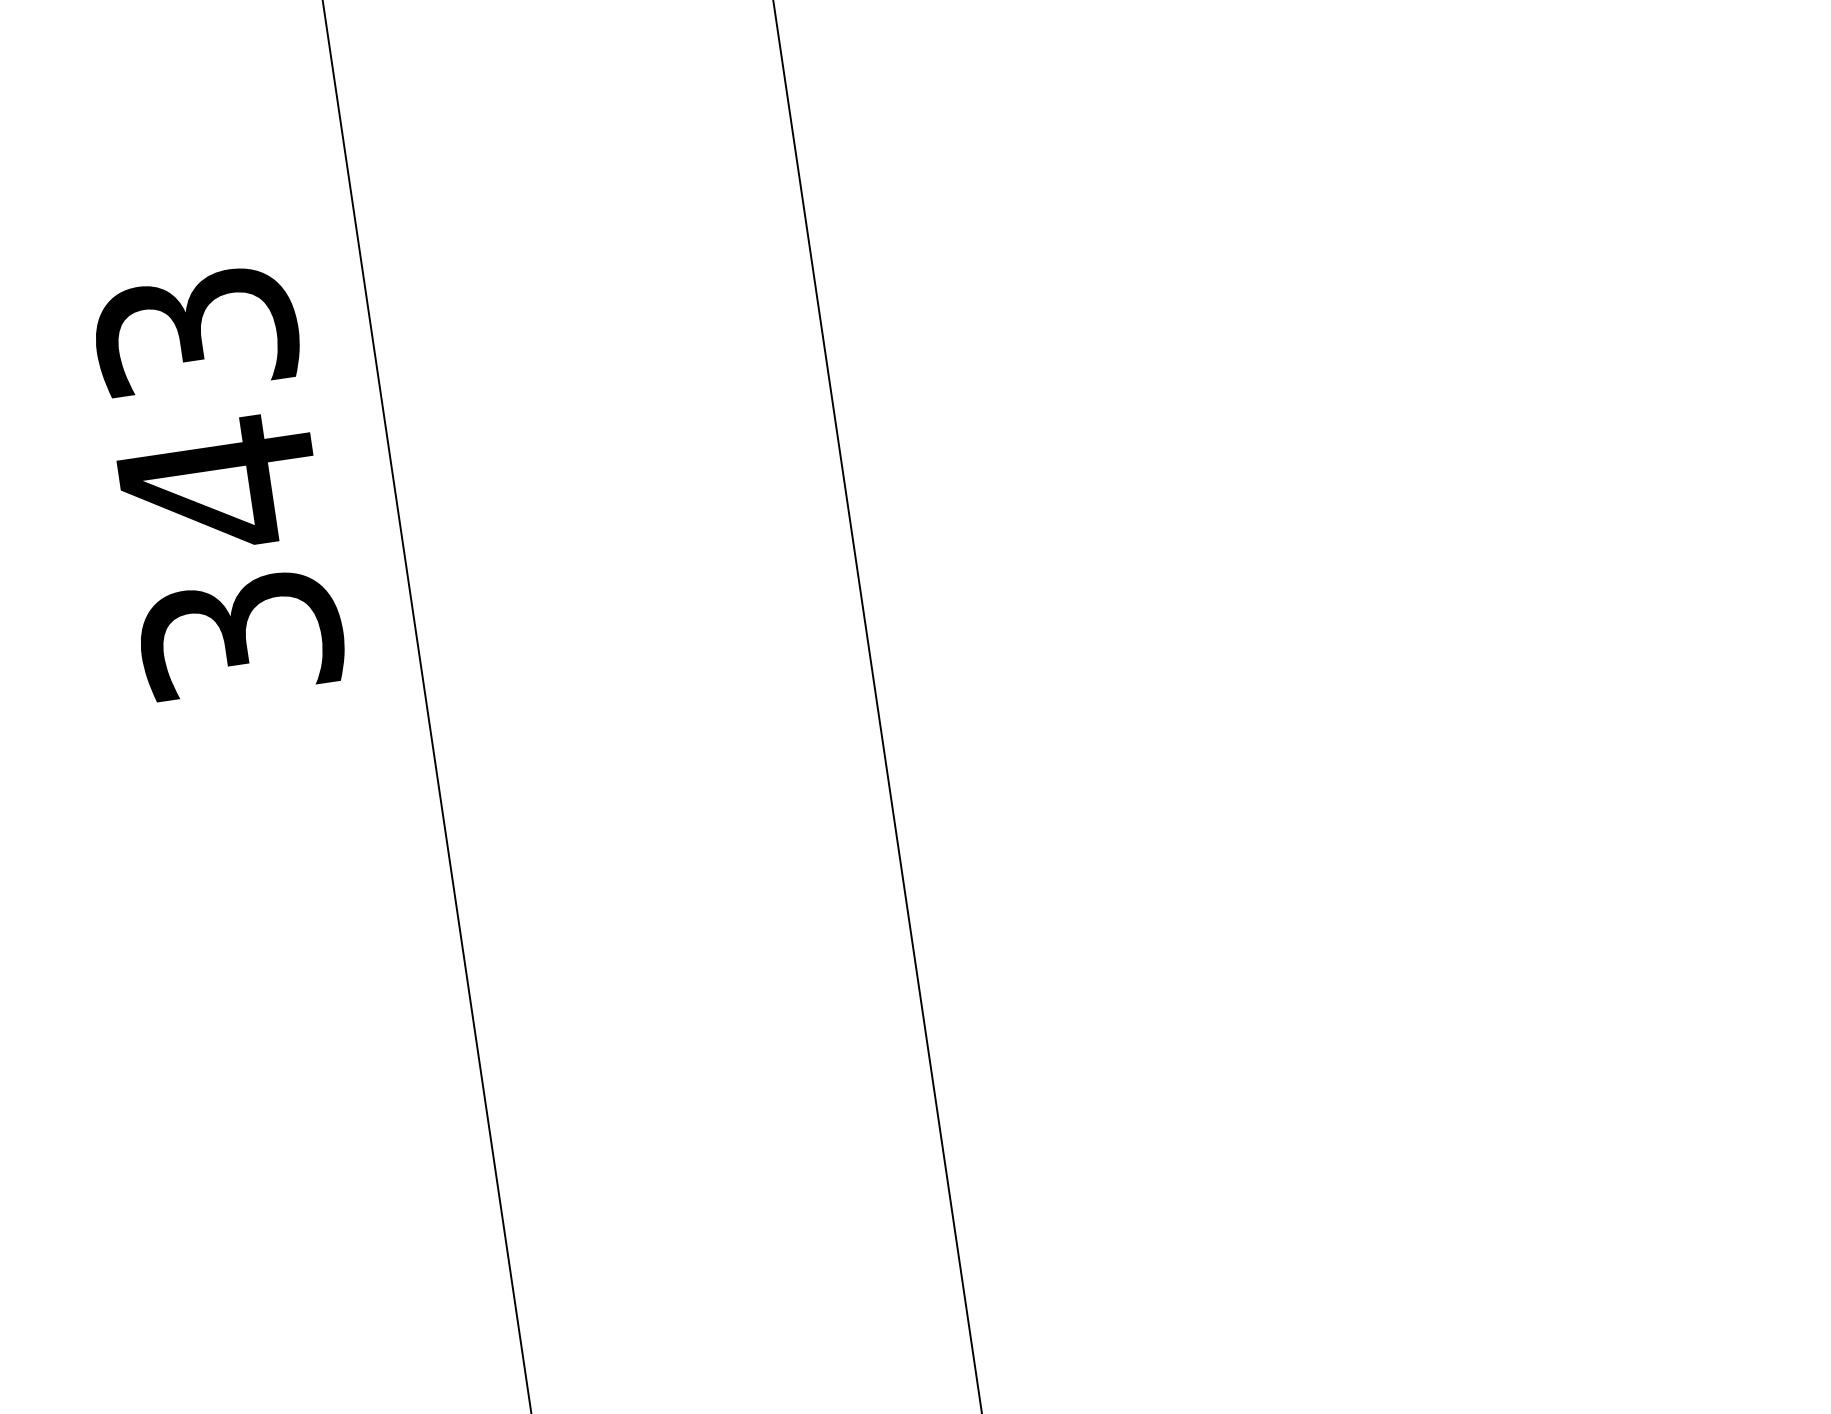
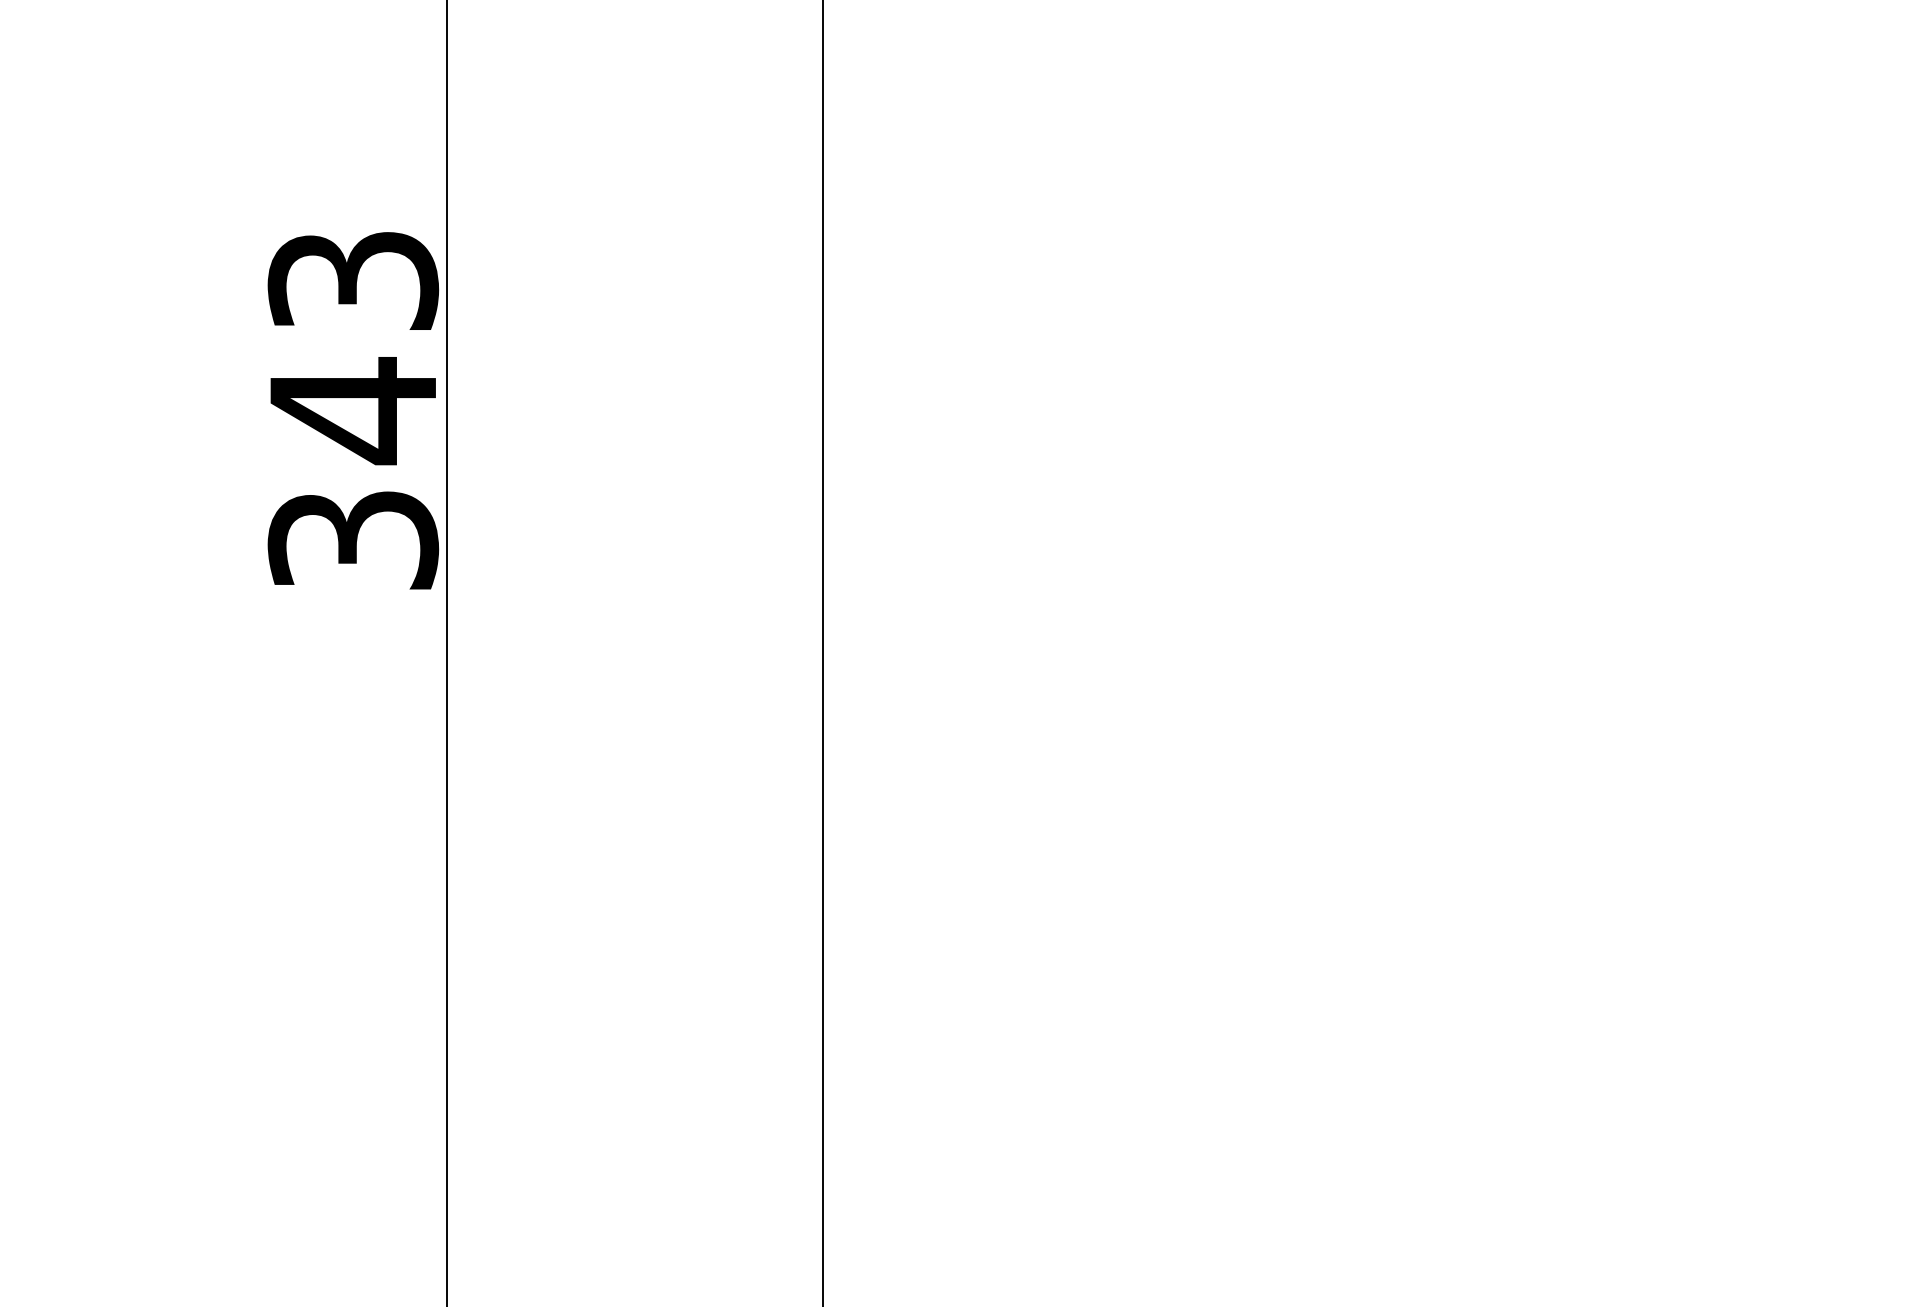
text: (219, 484) -> (353, 410), moved

